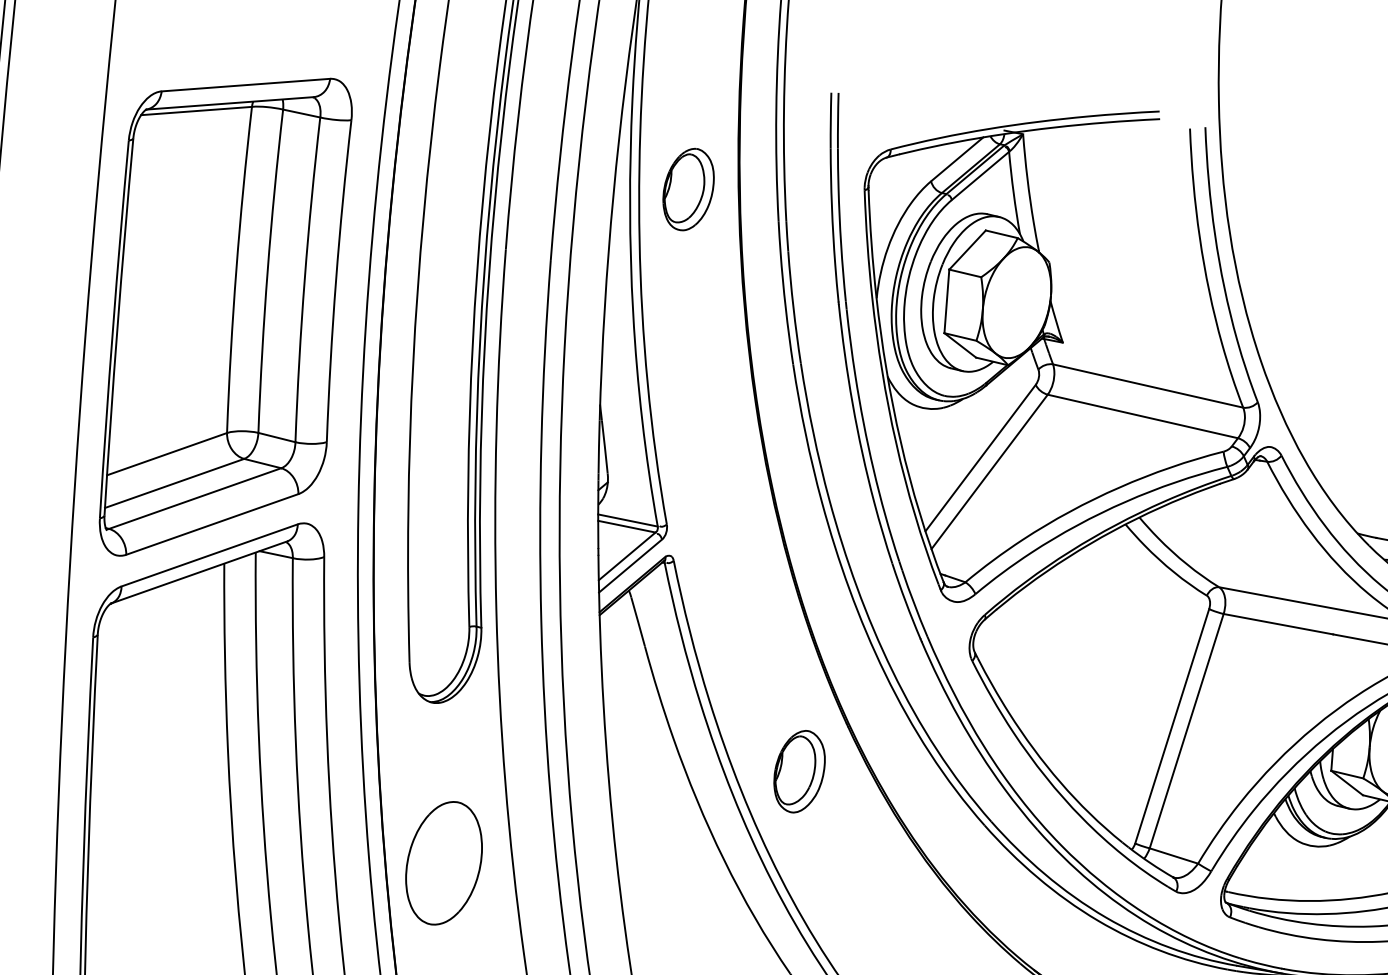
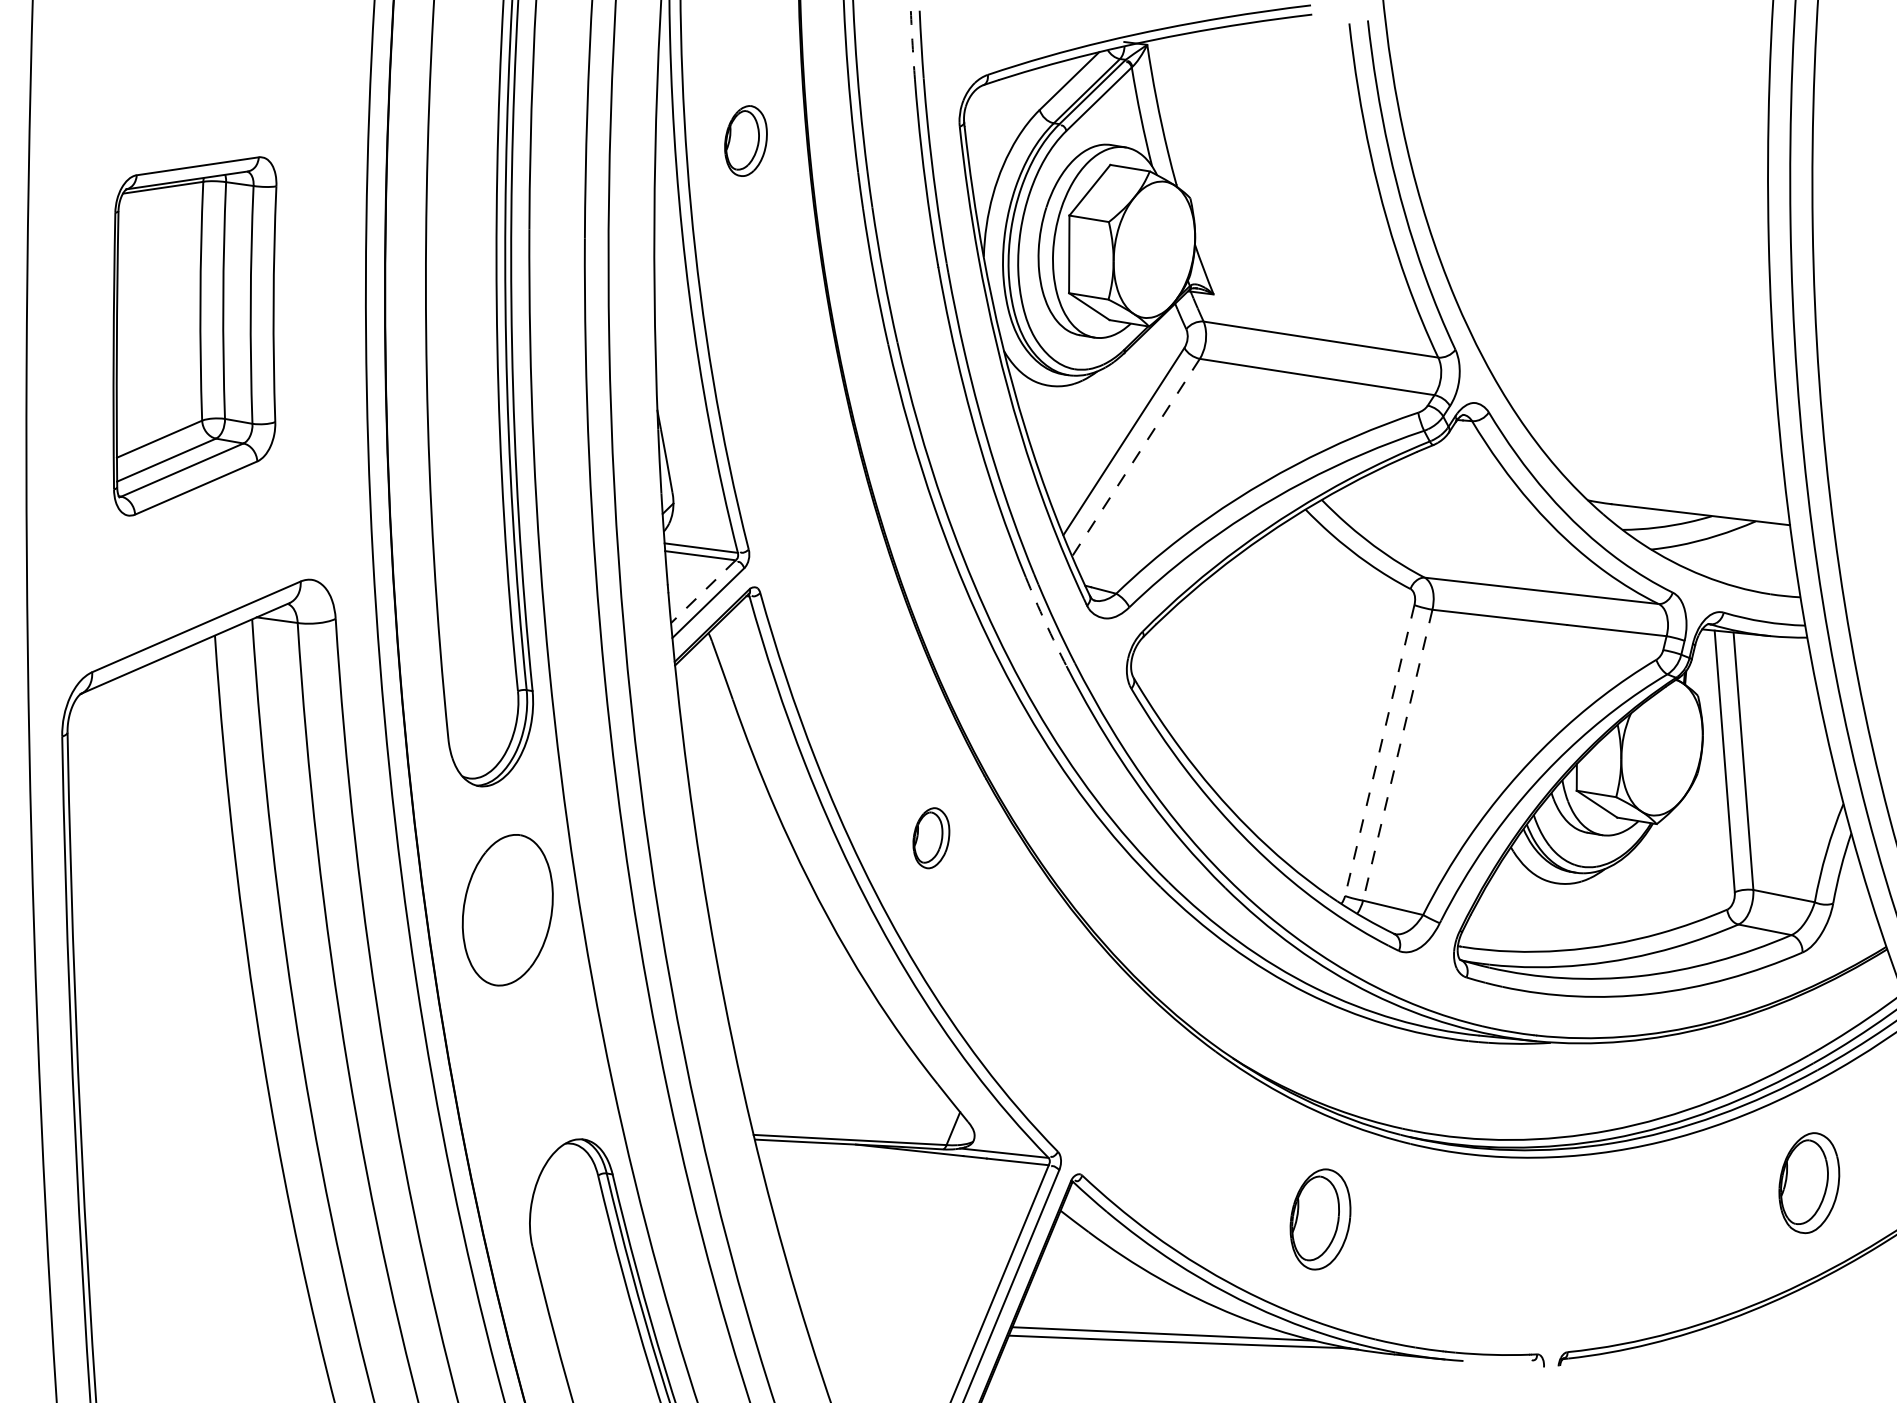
arc: (830, 120) -> (912, 45), solid -> dashed
part: (688, 189) -> (745, 140), size x0.7
part: (225, 317) -> (194, 336), size x0.6
line: (990, 471) -> (1136, 457), solid -> dashed
line: (627, 557) -> (703, 592), solid -> dashed
arc: (905, 601) -> (1045, 622), solid -> dashed
line: (1171, 726) -> (1379, 750), solid -> dashed
line: (1186, 731) -> (1397, 755), solid -> dashed
part: (799, 772) -> (931, 838), size x0.6
part: (443, 863) -> (507, 910), moved

